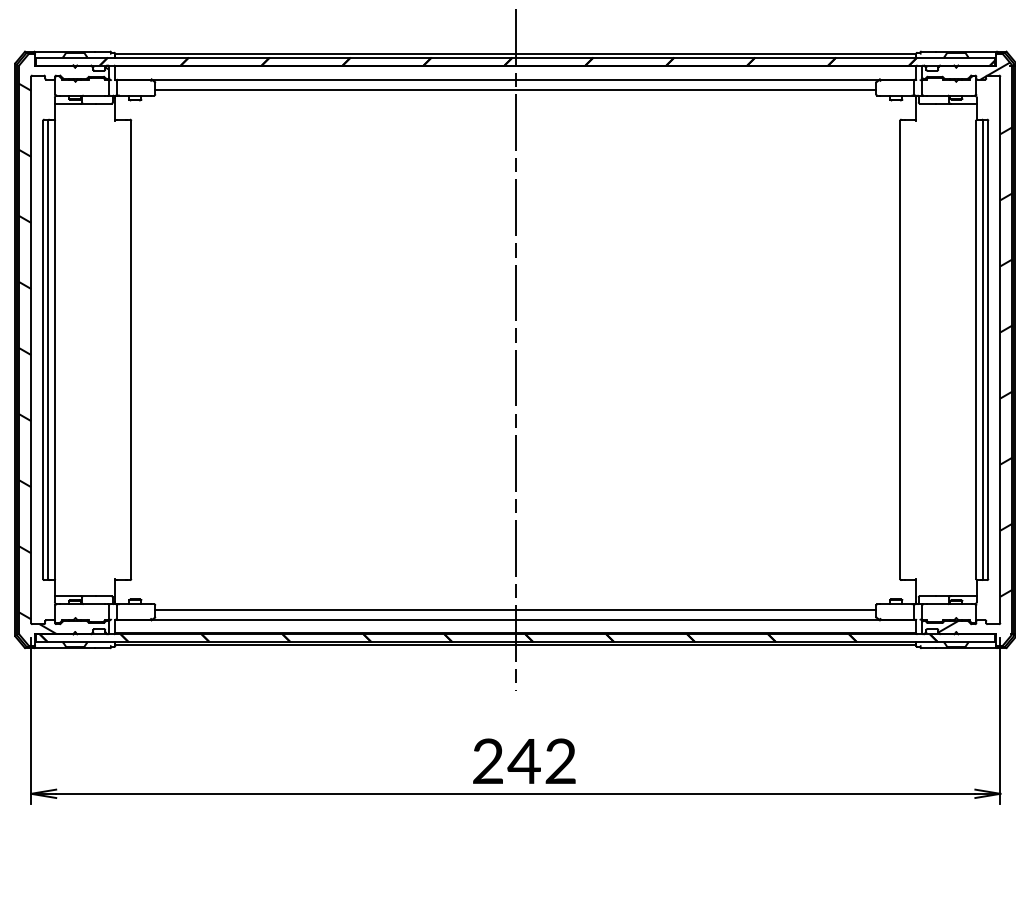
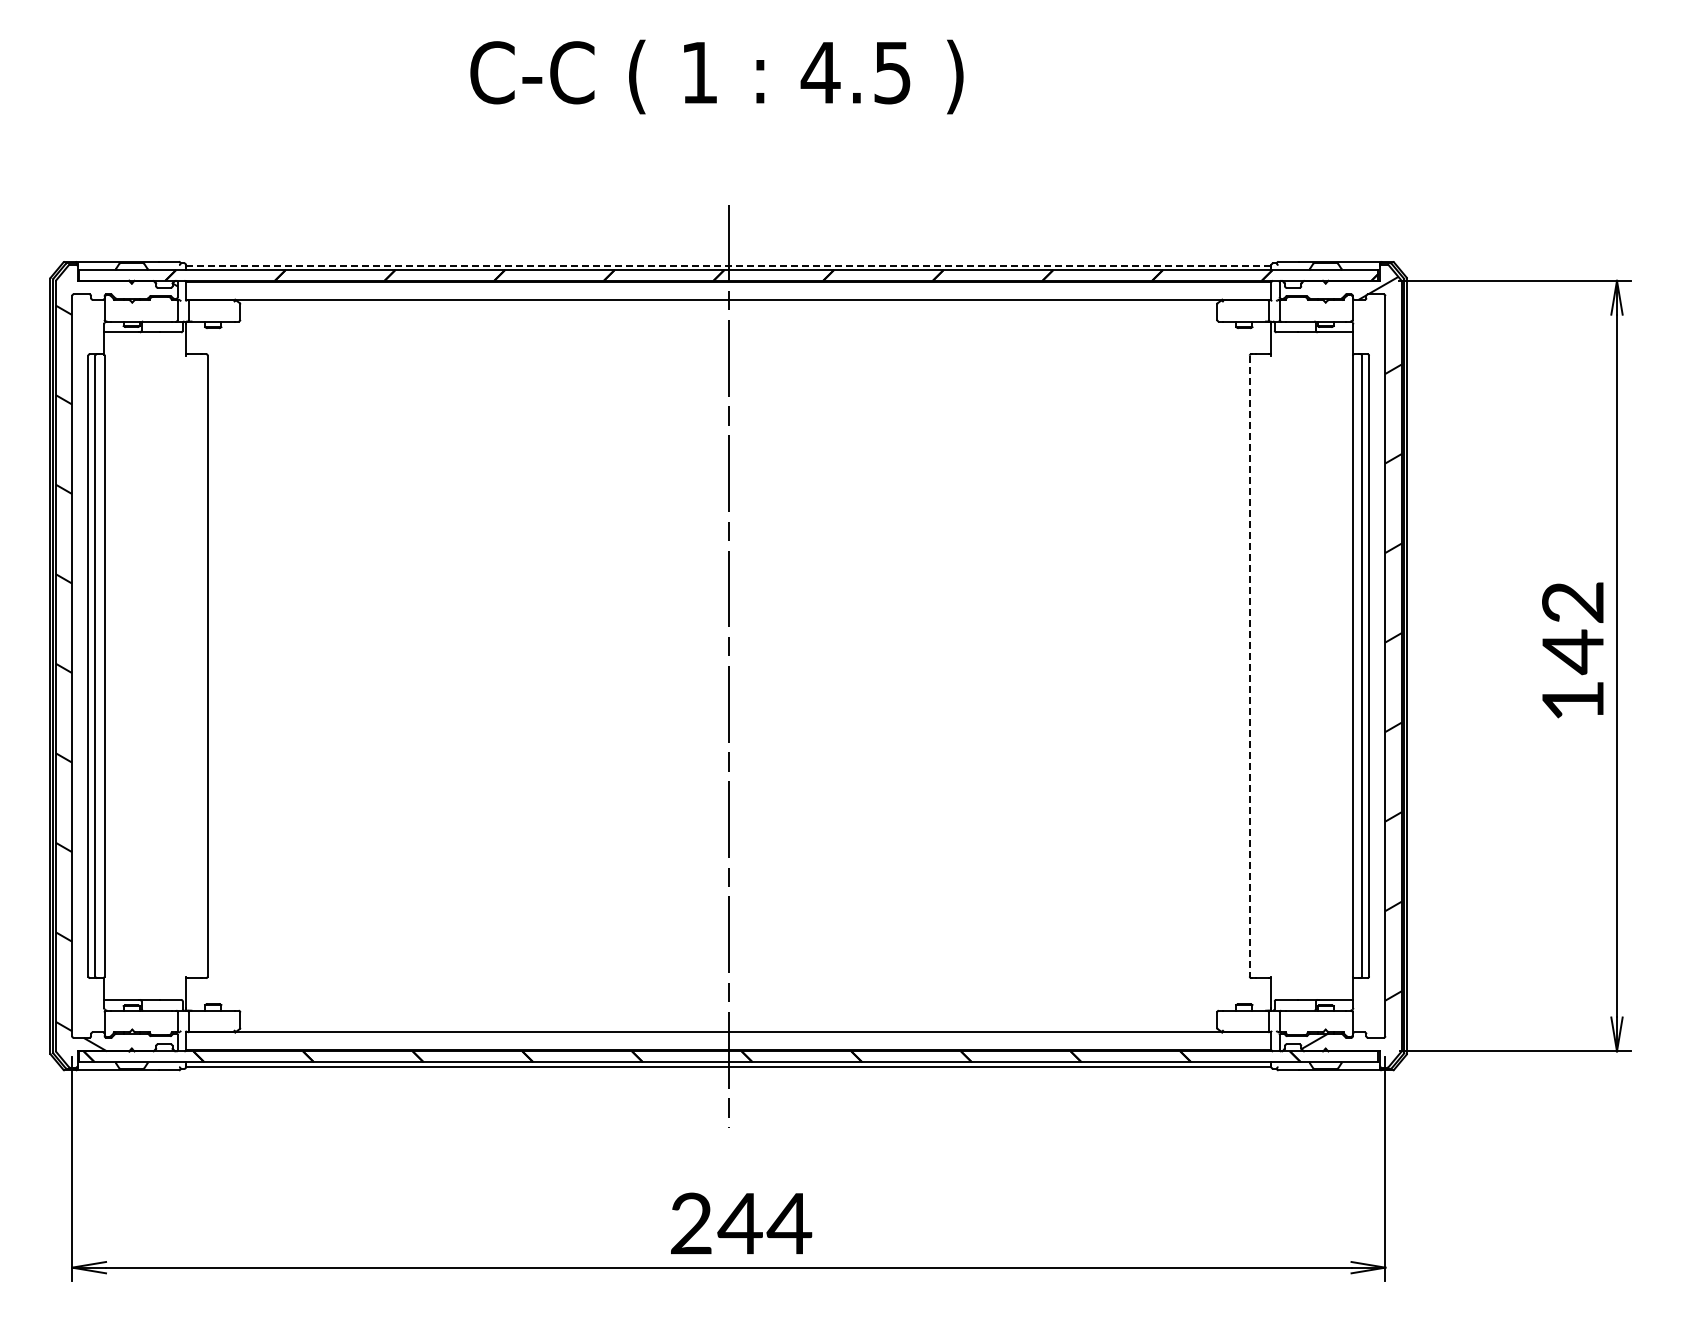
line: (515, 54) -> (728, 265), solid -> dashed
line: (515, 89) -> (728, 313), removed
line: (900, 350) -> (1249, 666), solid -> dashed
line: (515, 609) -> (728, 1018), removed
text: (560, 761) -> (789, 1223), 242 -> 244

